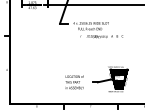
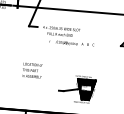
text: (74, 82) -> (32, 70), moved

